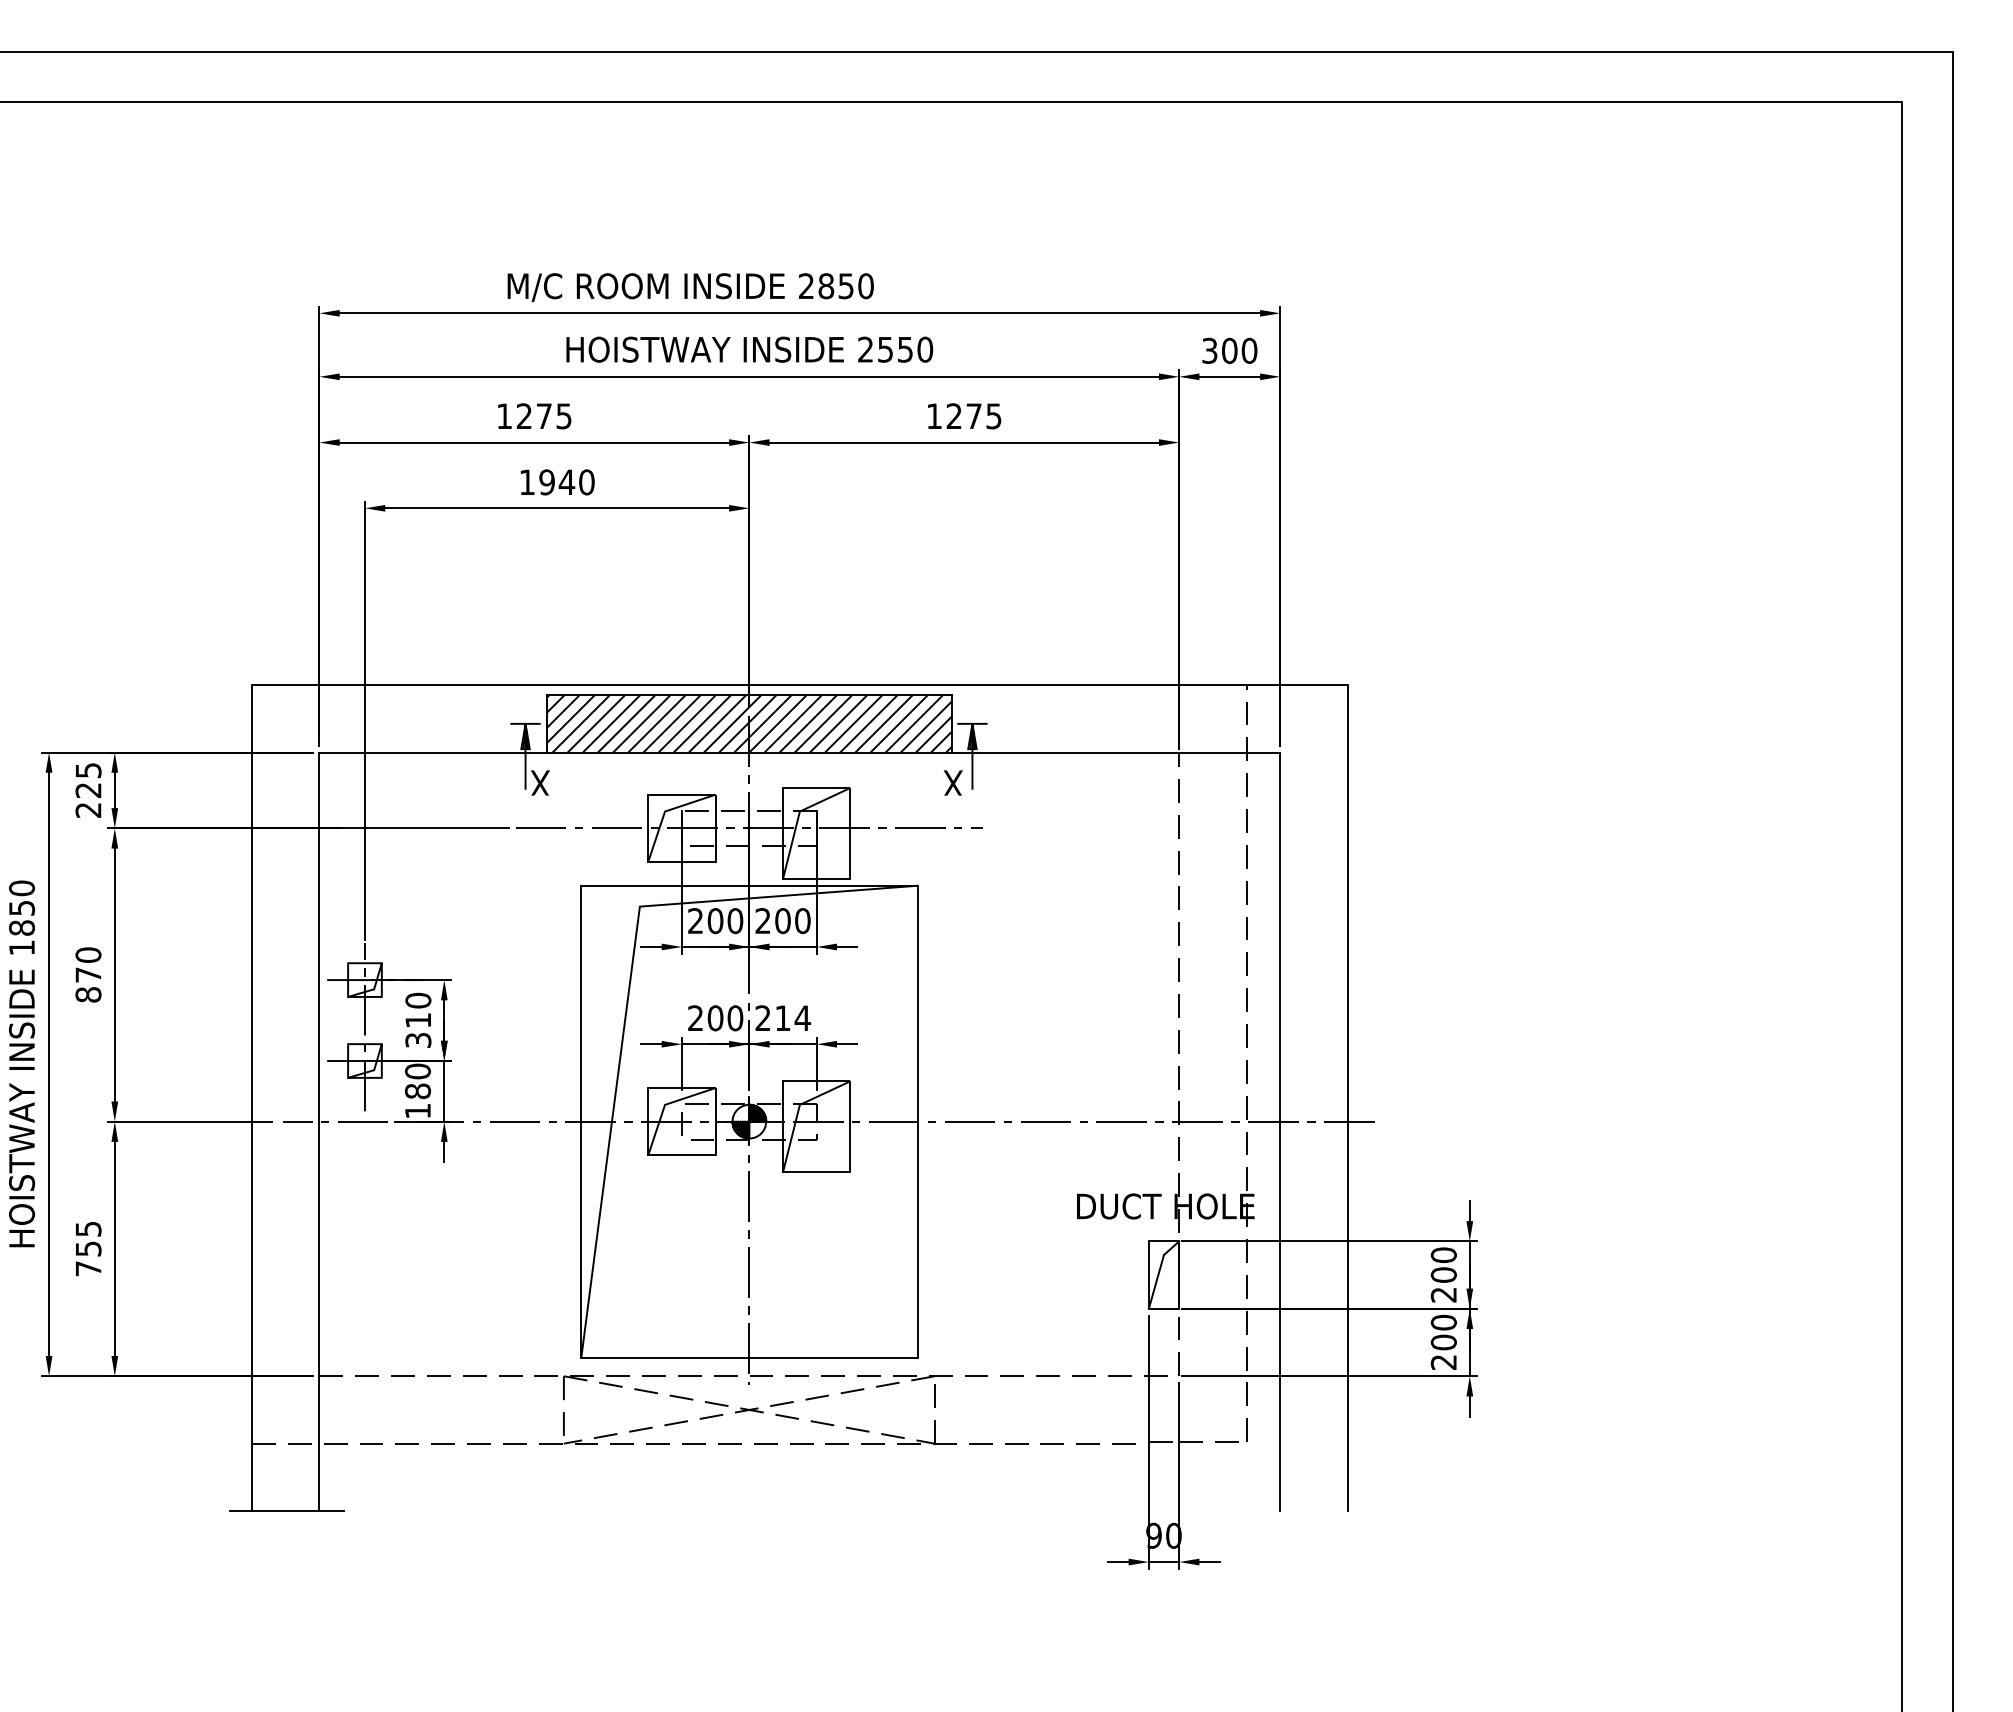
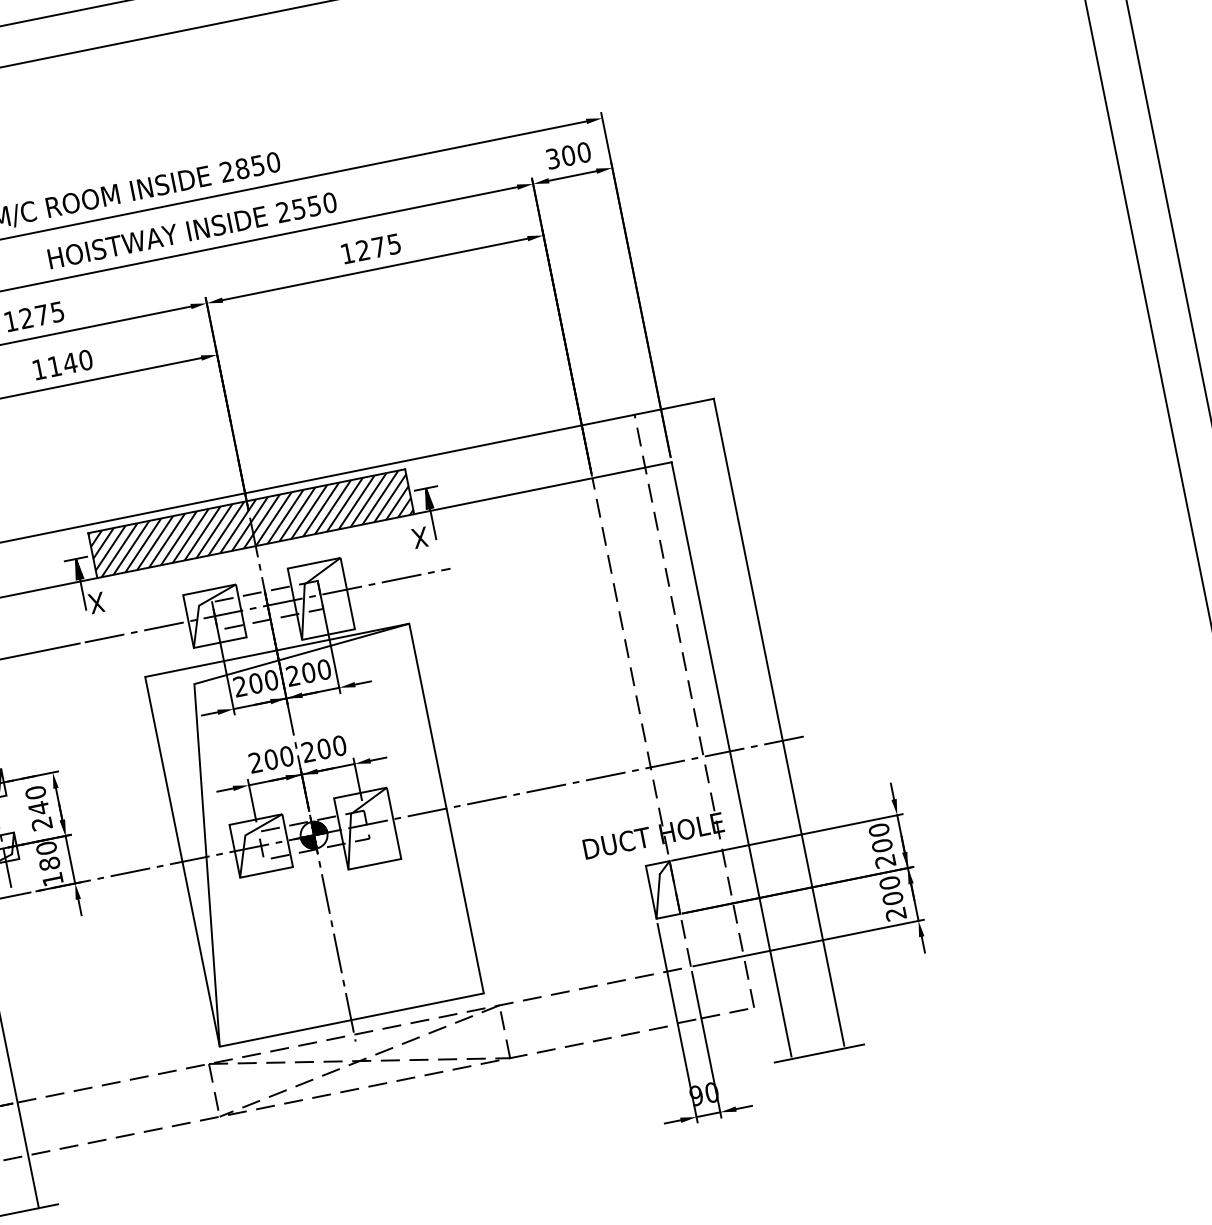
text: (546, 482) -> (54, 366), 1940 -> 1140
text: (792, 1018) -> (331, 747), 214 -> 200
text: (418, 1029) -> (40, 815), 310 -> 240
line: (1315, 1514) -> (819, 1053), added

